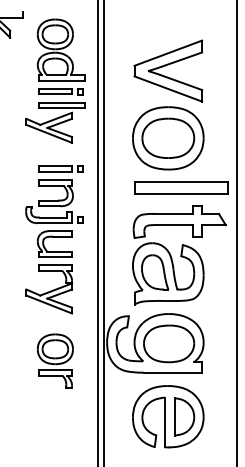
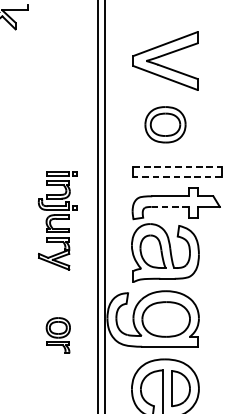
part: (55, 80) -> (58, 69), removed
part: (168, 138) -> (165, 124), size x0.6
line: (181, 182) -> (177, 166), solid -> dashed
line: (181, 193) -> (177, 176), solid -> dashed
line: (173, 225) -> (170, 207), solid -> dashed
part: (54, 239) -> (57, 220), size x0.7
part: (54, 360) -> (57, 335), size x0.7

